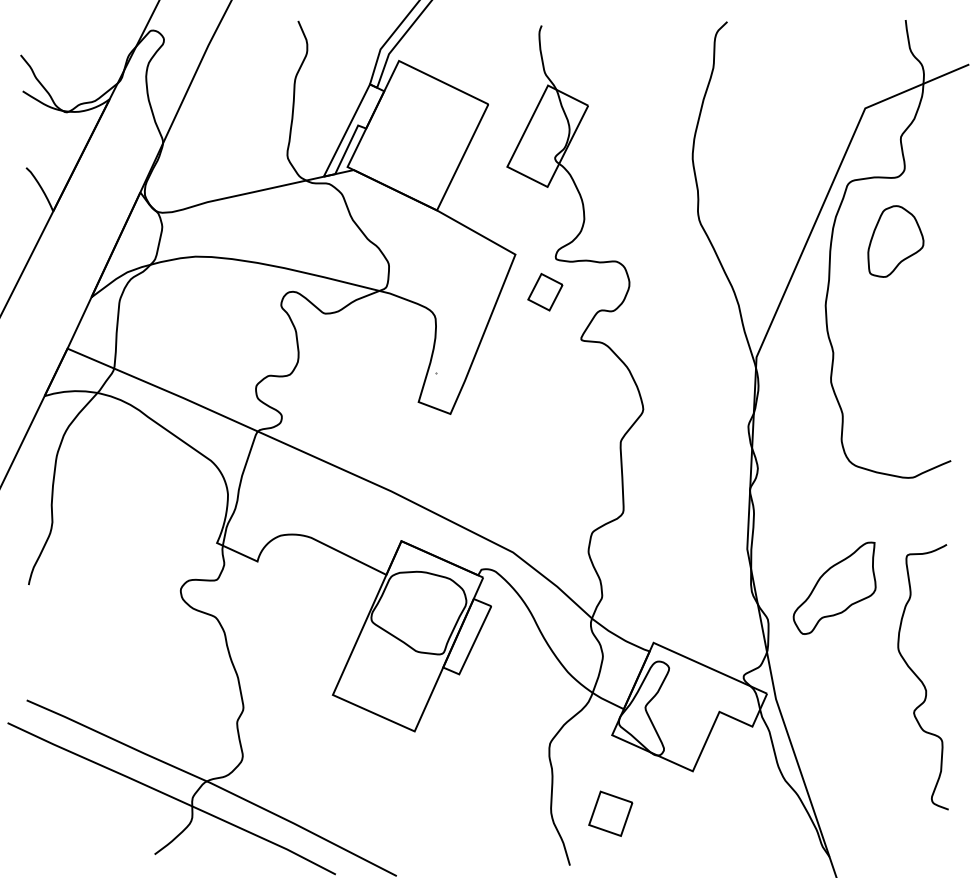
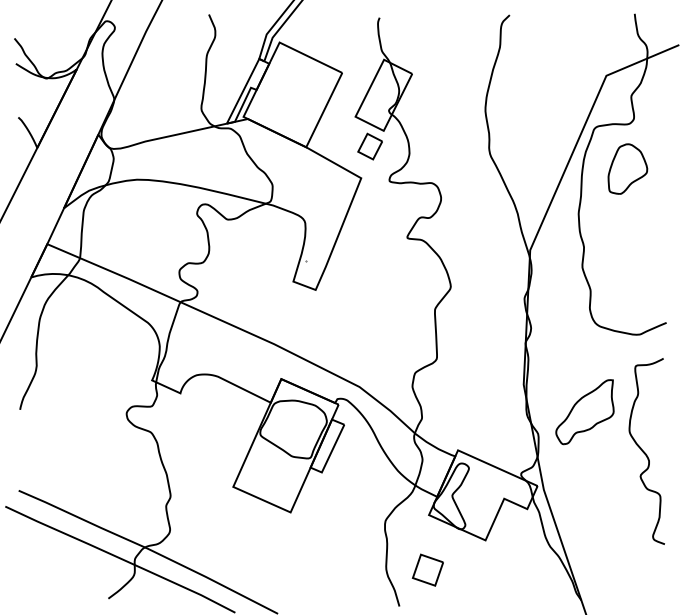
part: (544, 292) -> (369, 146), moved
curve: (921, 678) -> (645, 452), moved

